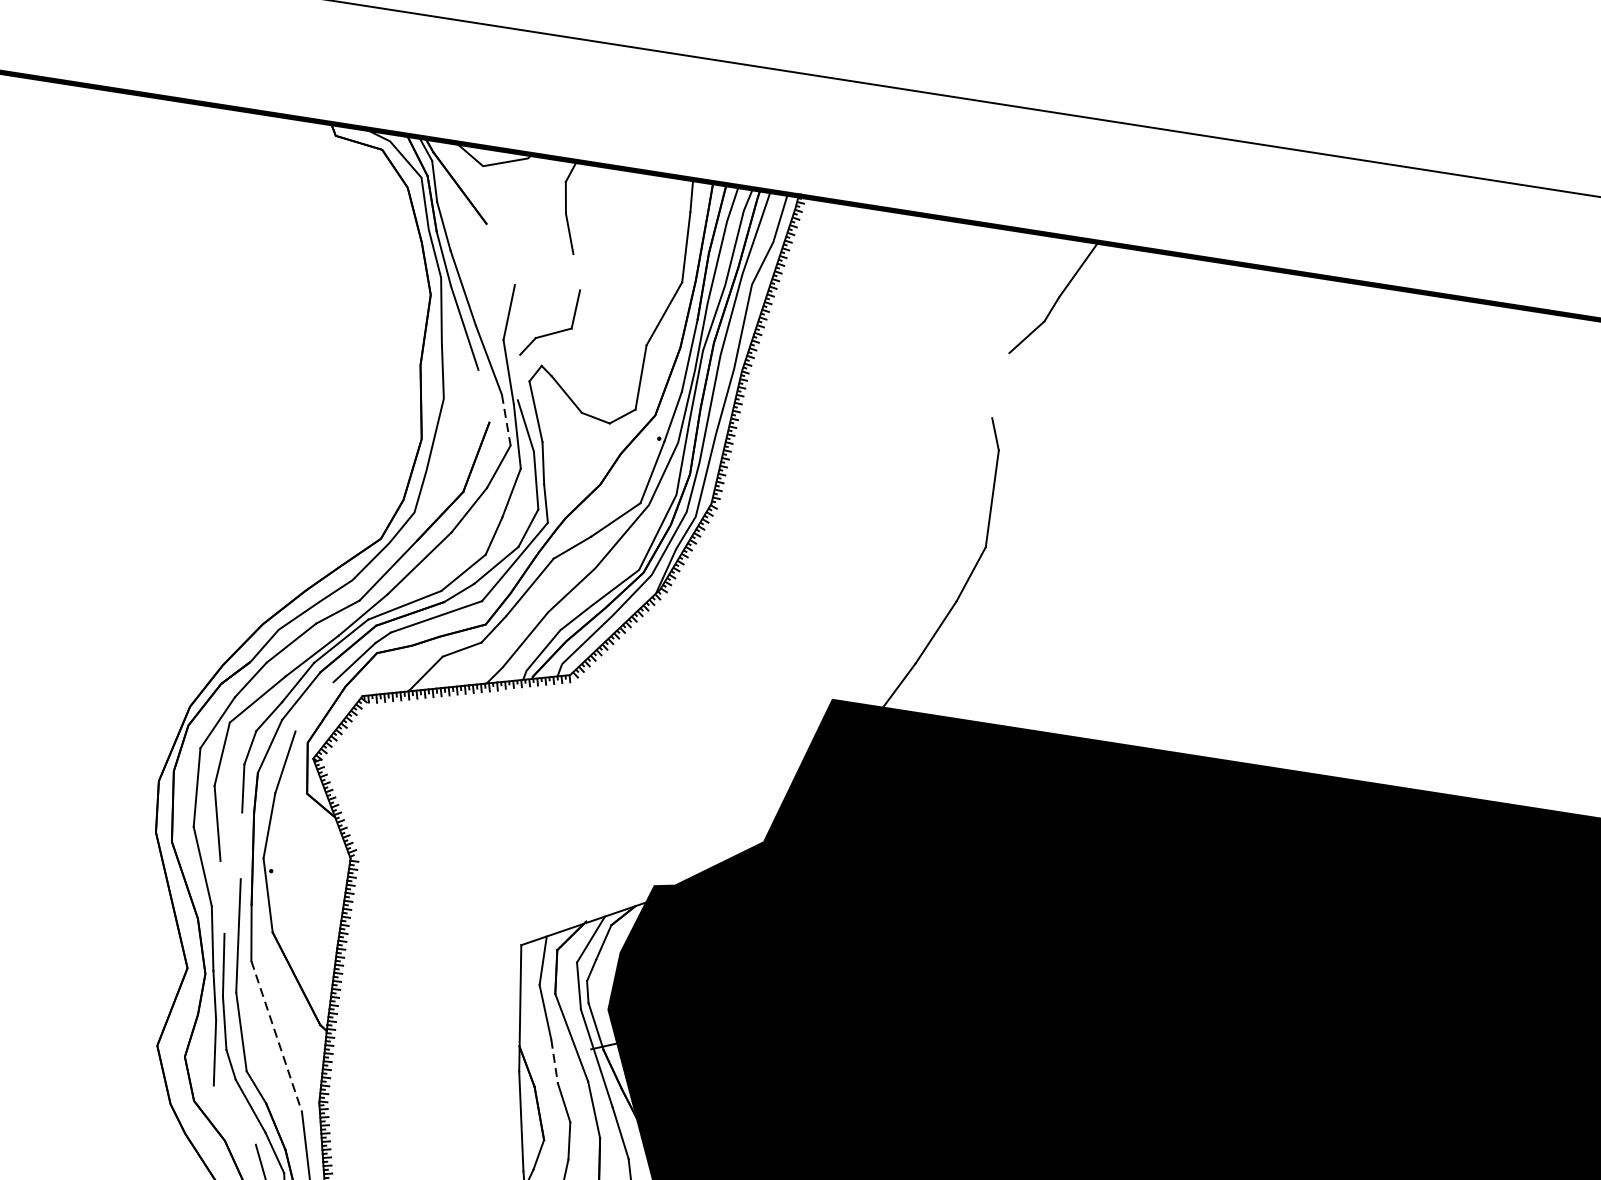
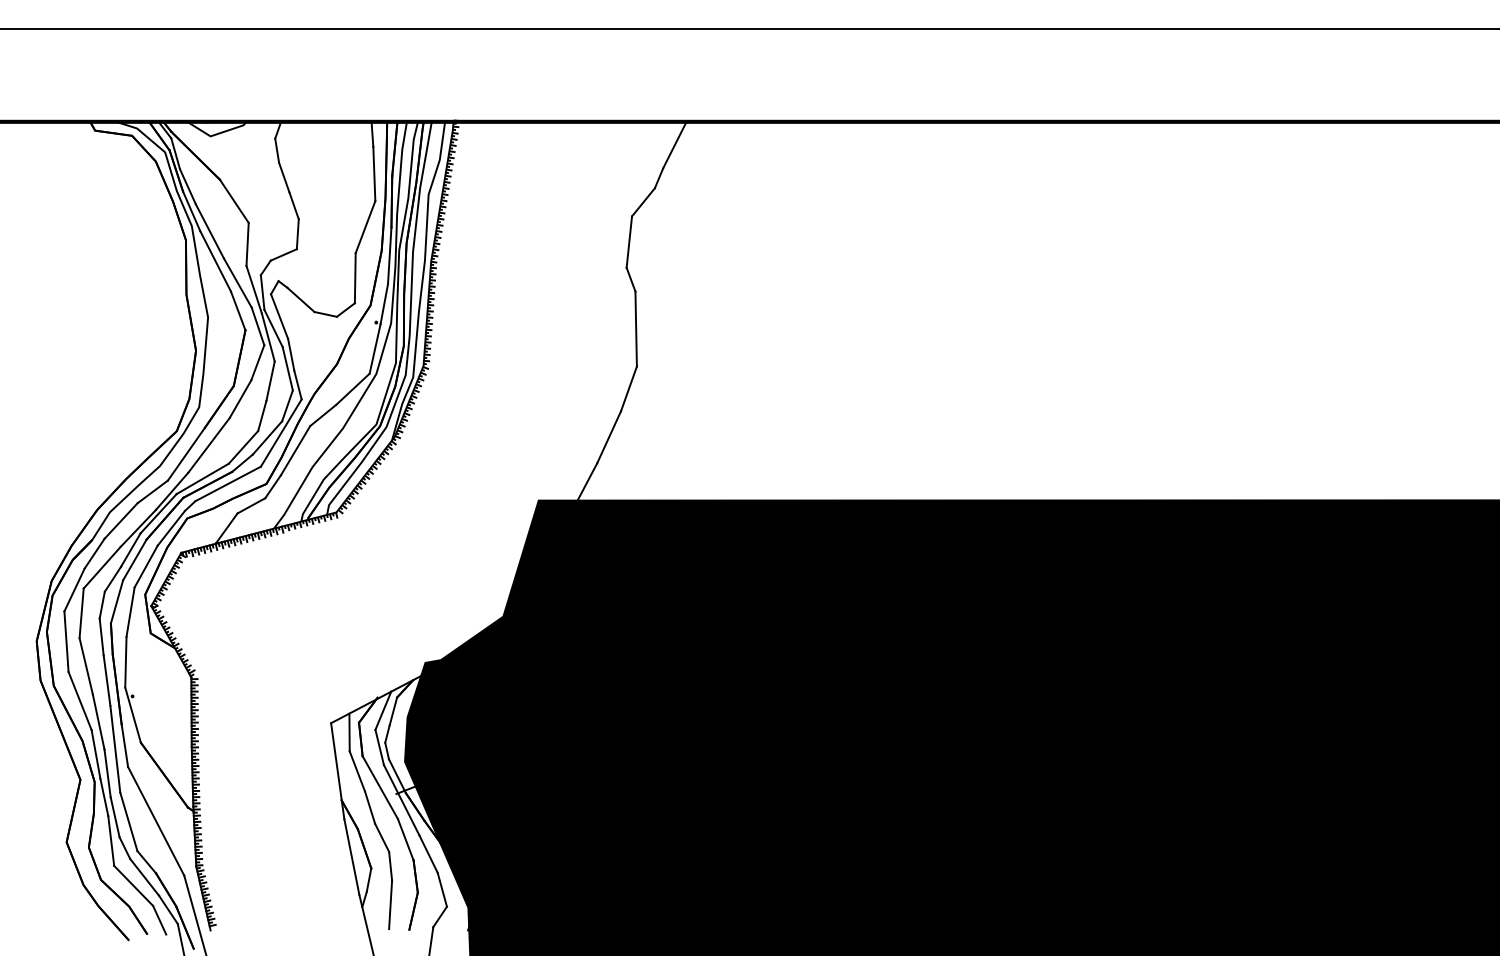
line: (499, 253) -> (233, 200), added
line: (576, 271) -> (293, 205), added
line: (518, 377) -> (262, 292), added
line: (1001, 384) -> (629, 241), added
line: (483, 395) -> (237, 310), added
line: (506, 420) -> (258, 326), dashed -> solid
line: (313, 706) -> (145, 566), added
line: (240, 845) -> (106, 680), added
line: (222, 896) -> (98, 721), added
line: (277, 1036) -> (156, 821), dashed -> solid
line: (555, 1061) -> (370, 807), dashed -> solid
line: (234, 1114) -> (133, 885), added

